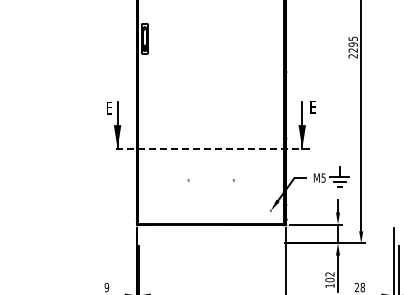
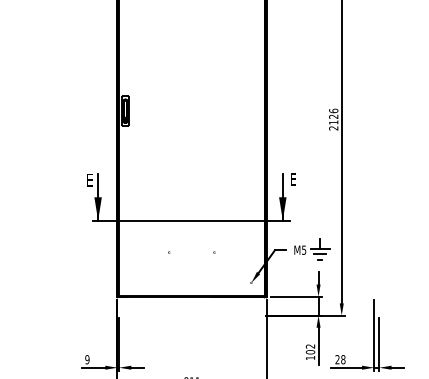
text: (352, 44) -> (333, 116), 2295 -> 2126
line: (210, 148) -> (191, 220), dashed -> solid

